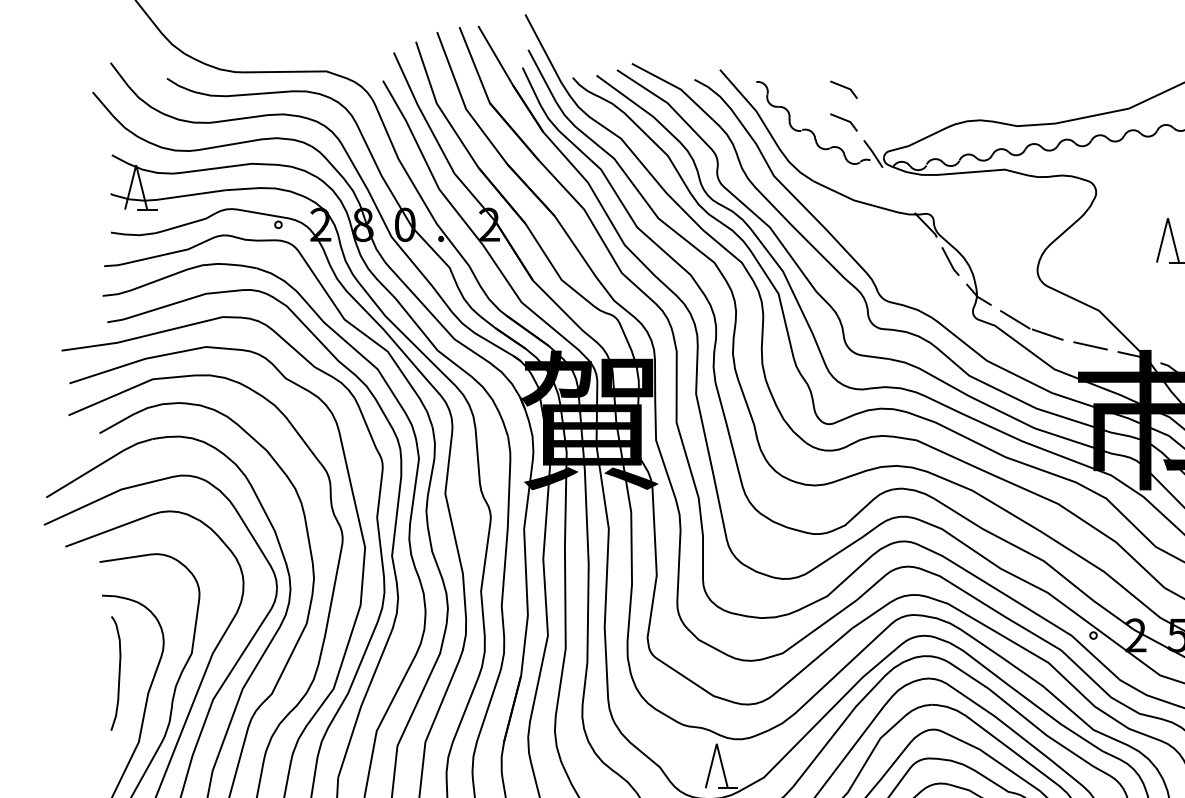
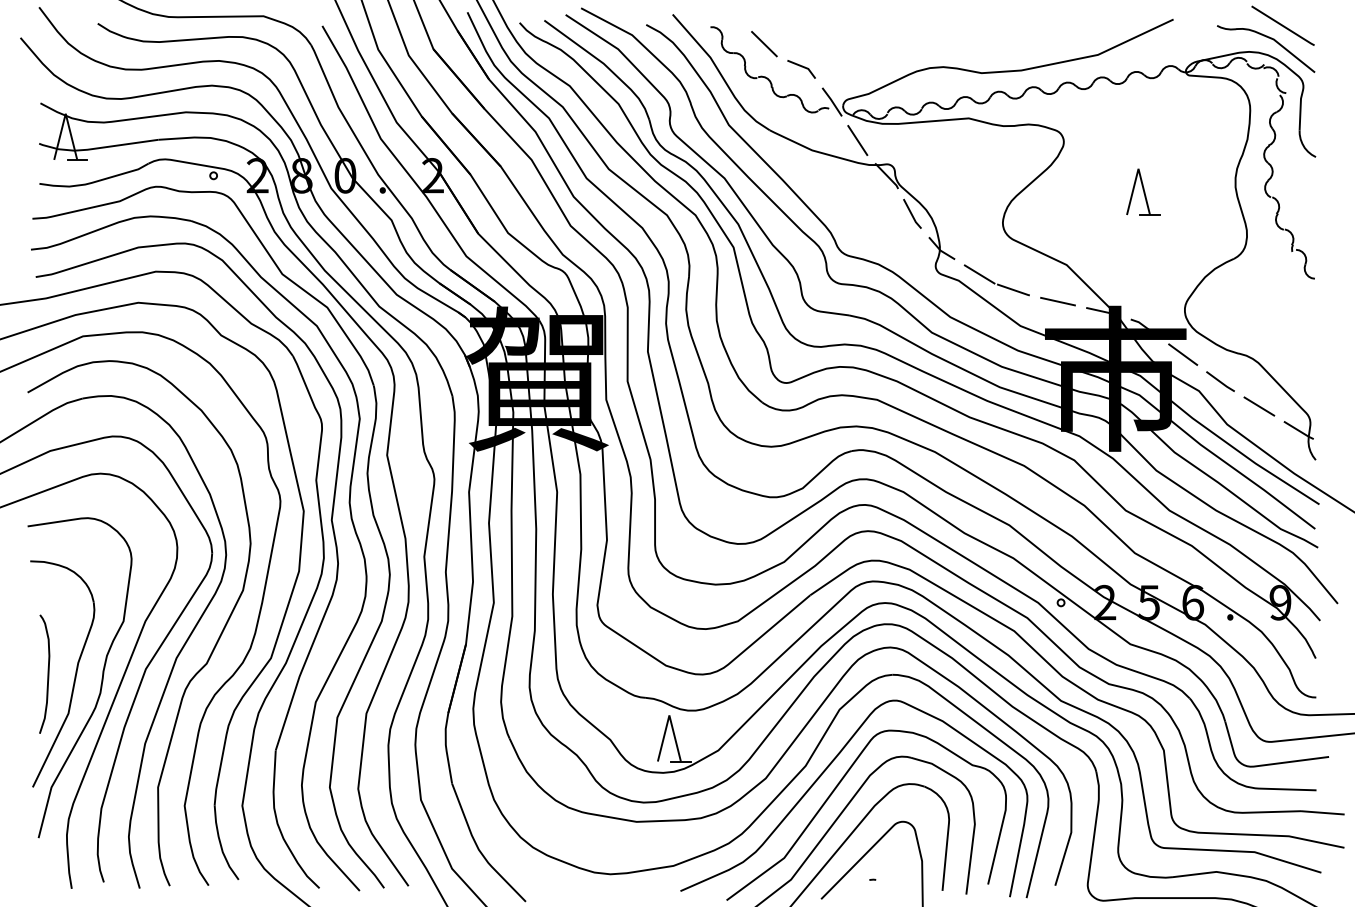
line: (843, 88) -> (801, 33), removed
line: (808, 97) -> (764, 43), added
line: (897, 190) -> (857, 140), added
curve: (118, 672) -> (47, 673), moved

